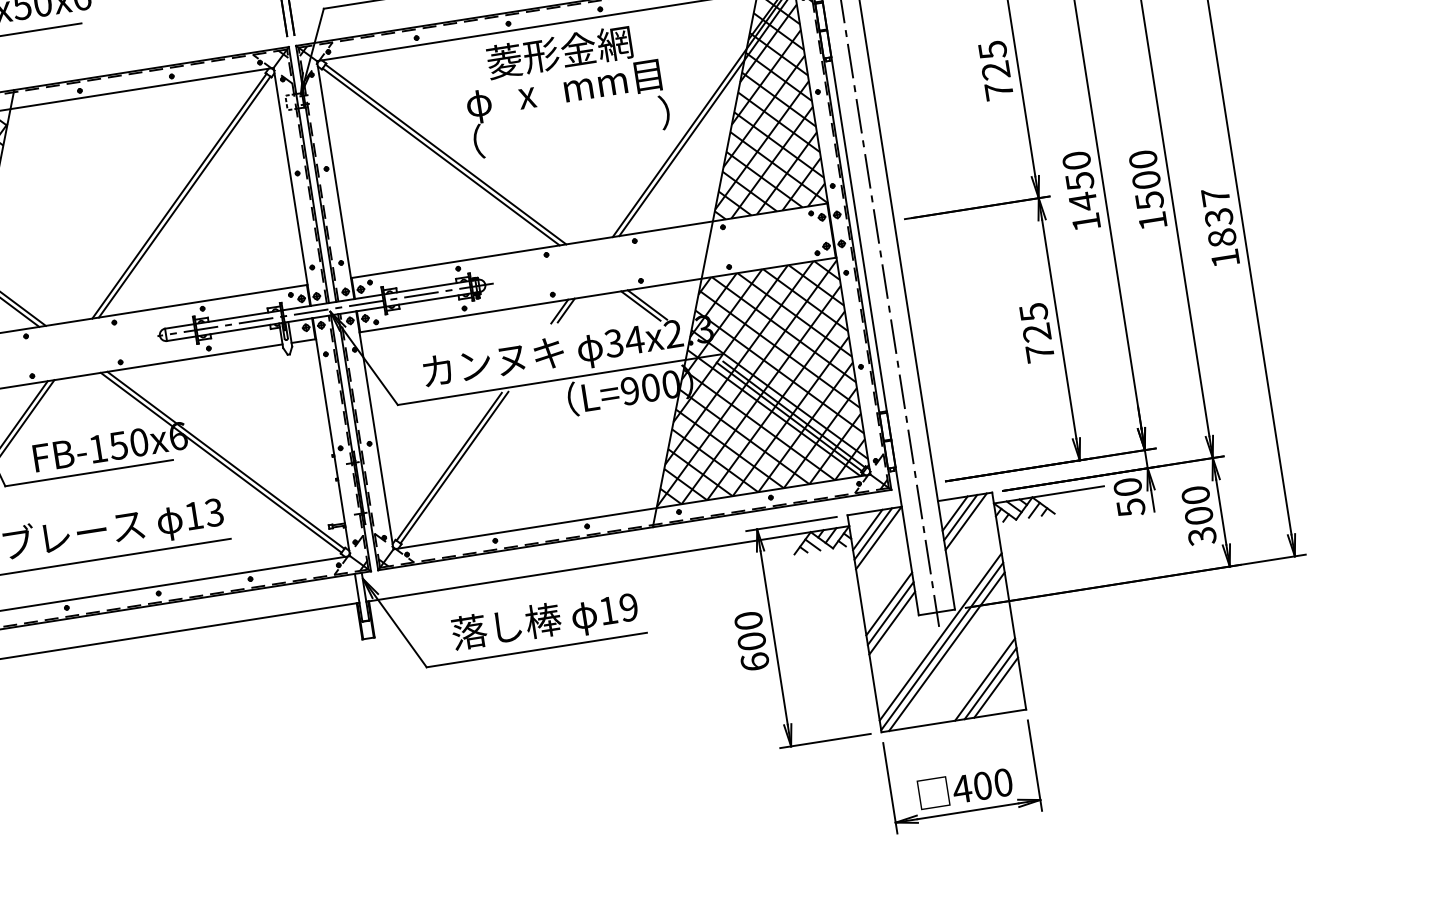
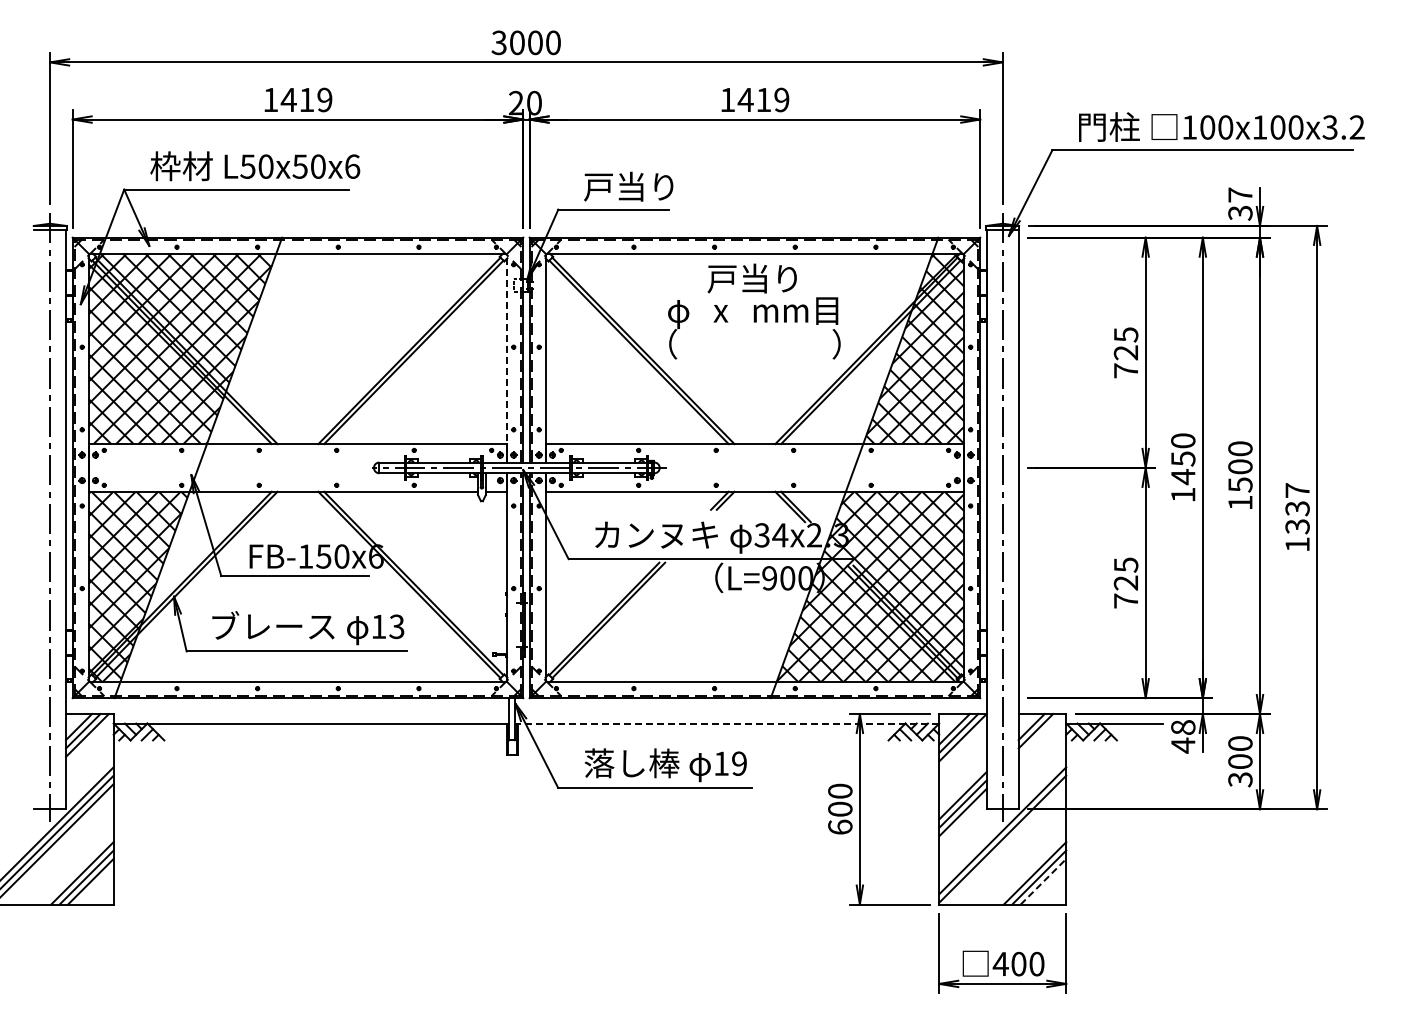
text: (559, 52) -> (754, 278), 菱形金網 -> 戸当り
line: (292, 186) -> (507, 357), solid -> dashed
text: (1222, 237) -> (1297, 526), 1837 -> 1337
text: (1129, 497) -> (1183, 736), 50 -> 48
line: (965, 521) -> (1039, 735), removed
line: (606, 564) -> (726, 723), solid -> dashed
line: (946, 652) -> (1005, 844), removed
line: (996, 687) -> (1043, 881), solid -> dashed

